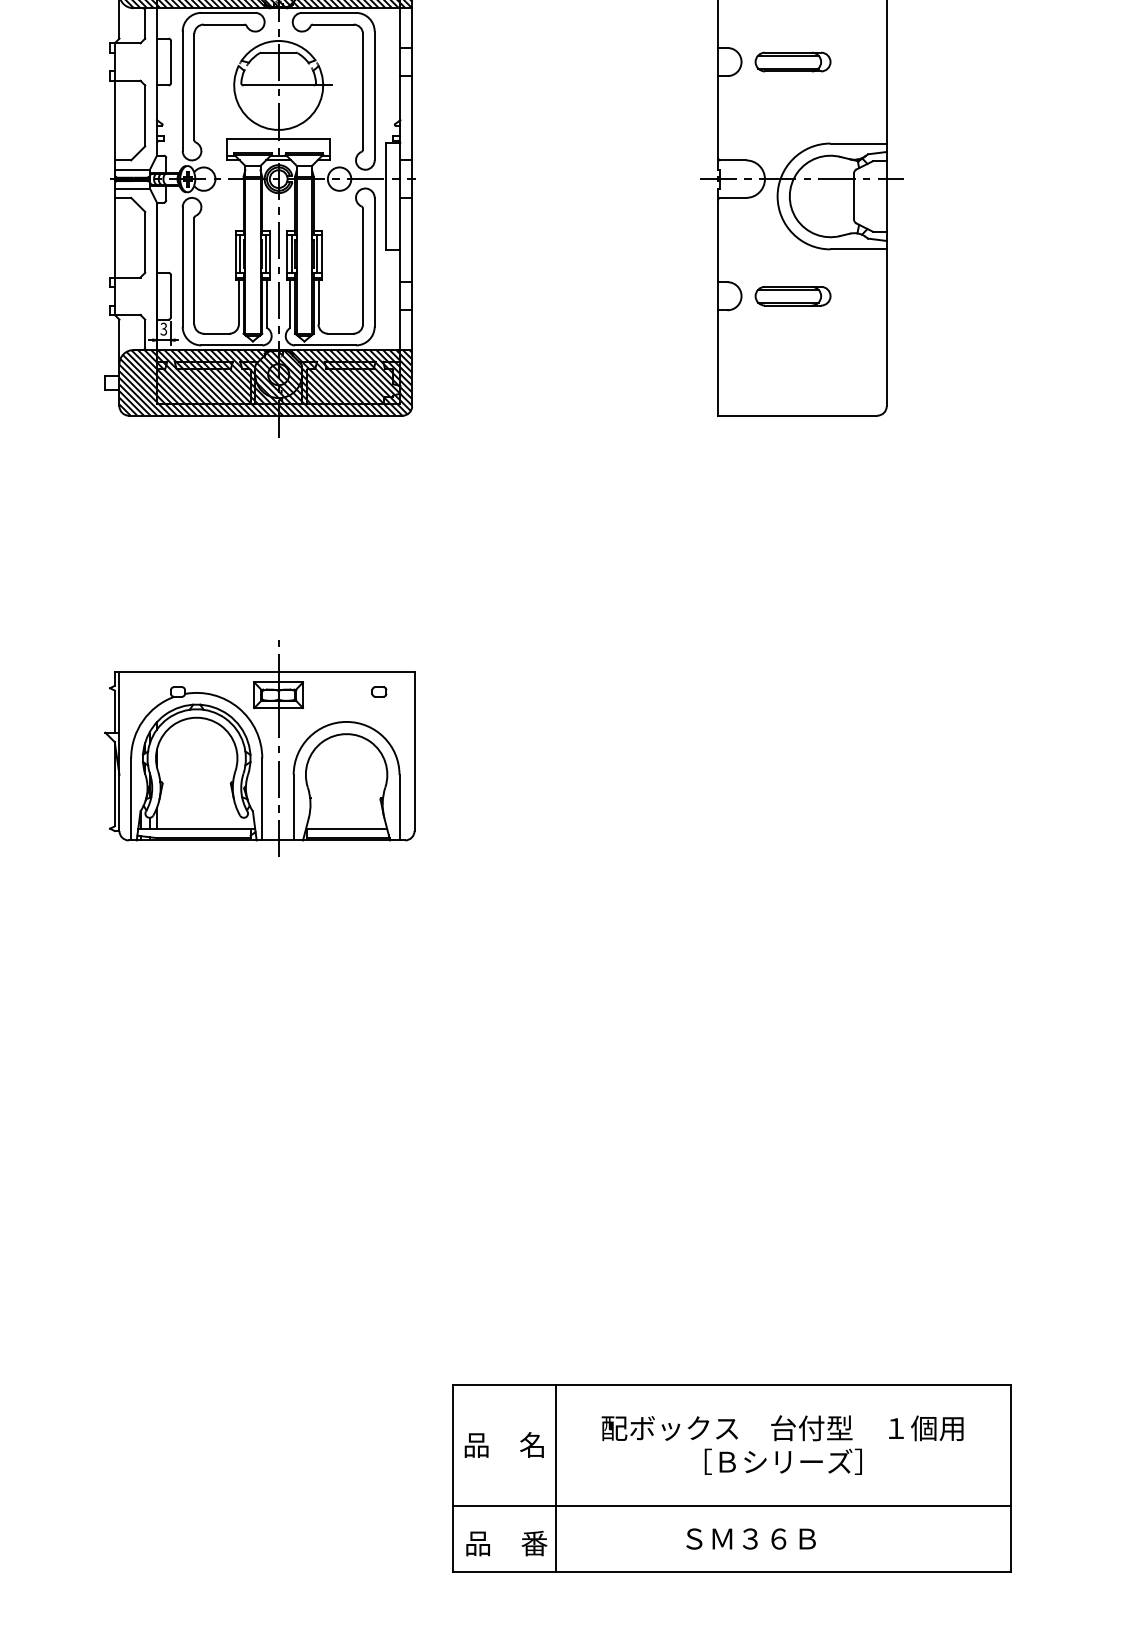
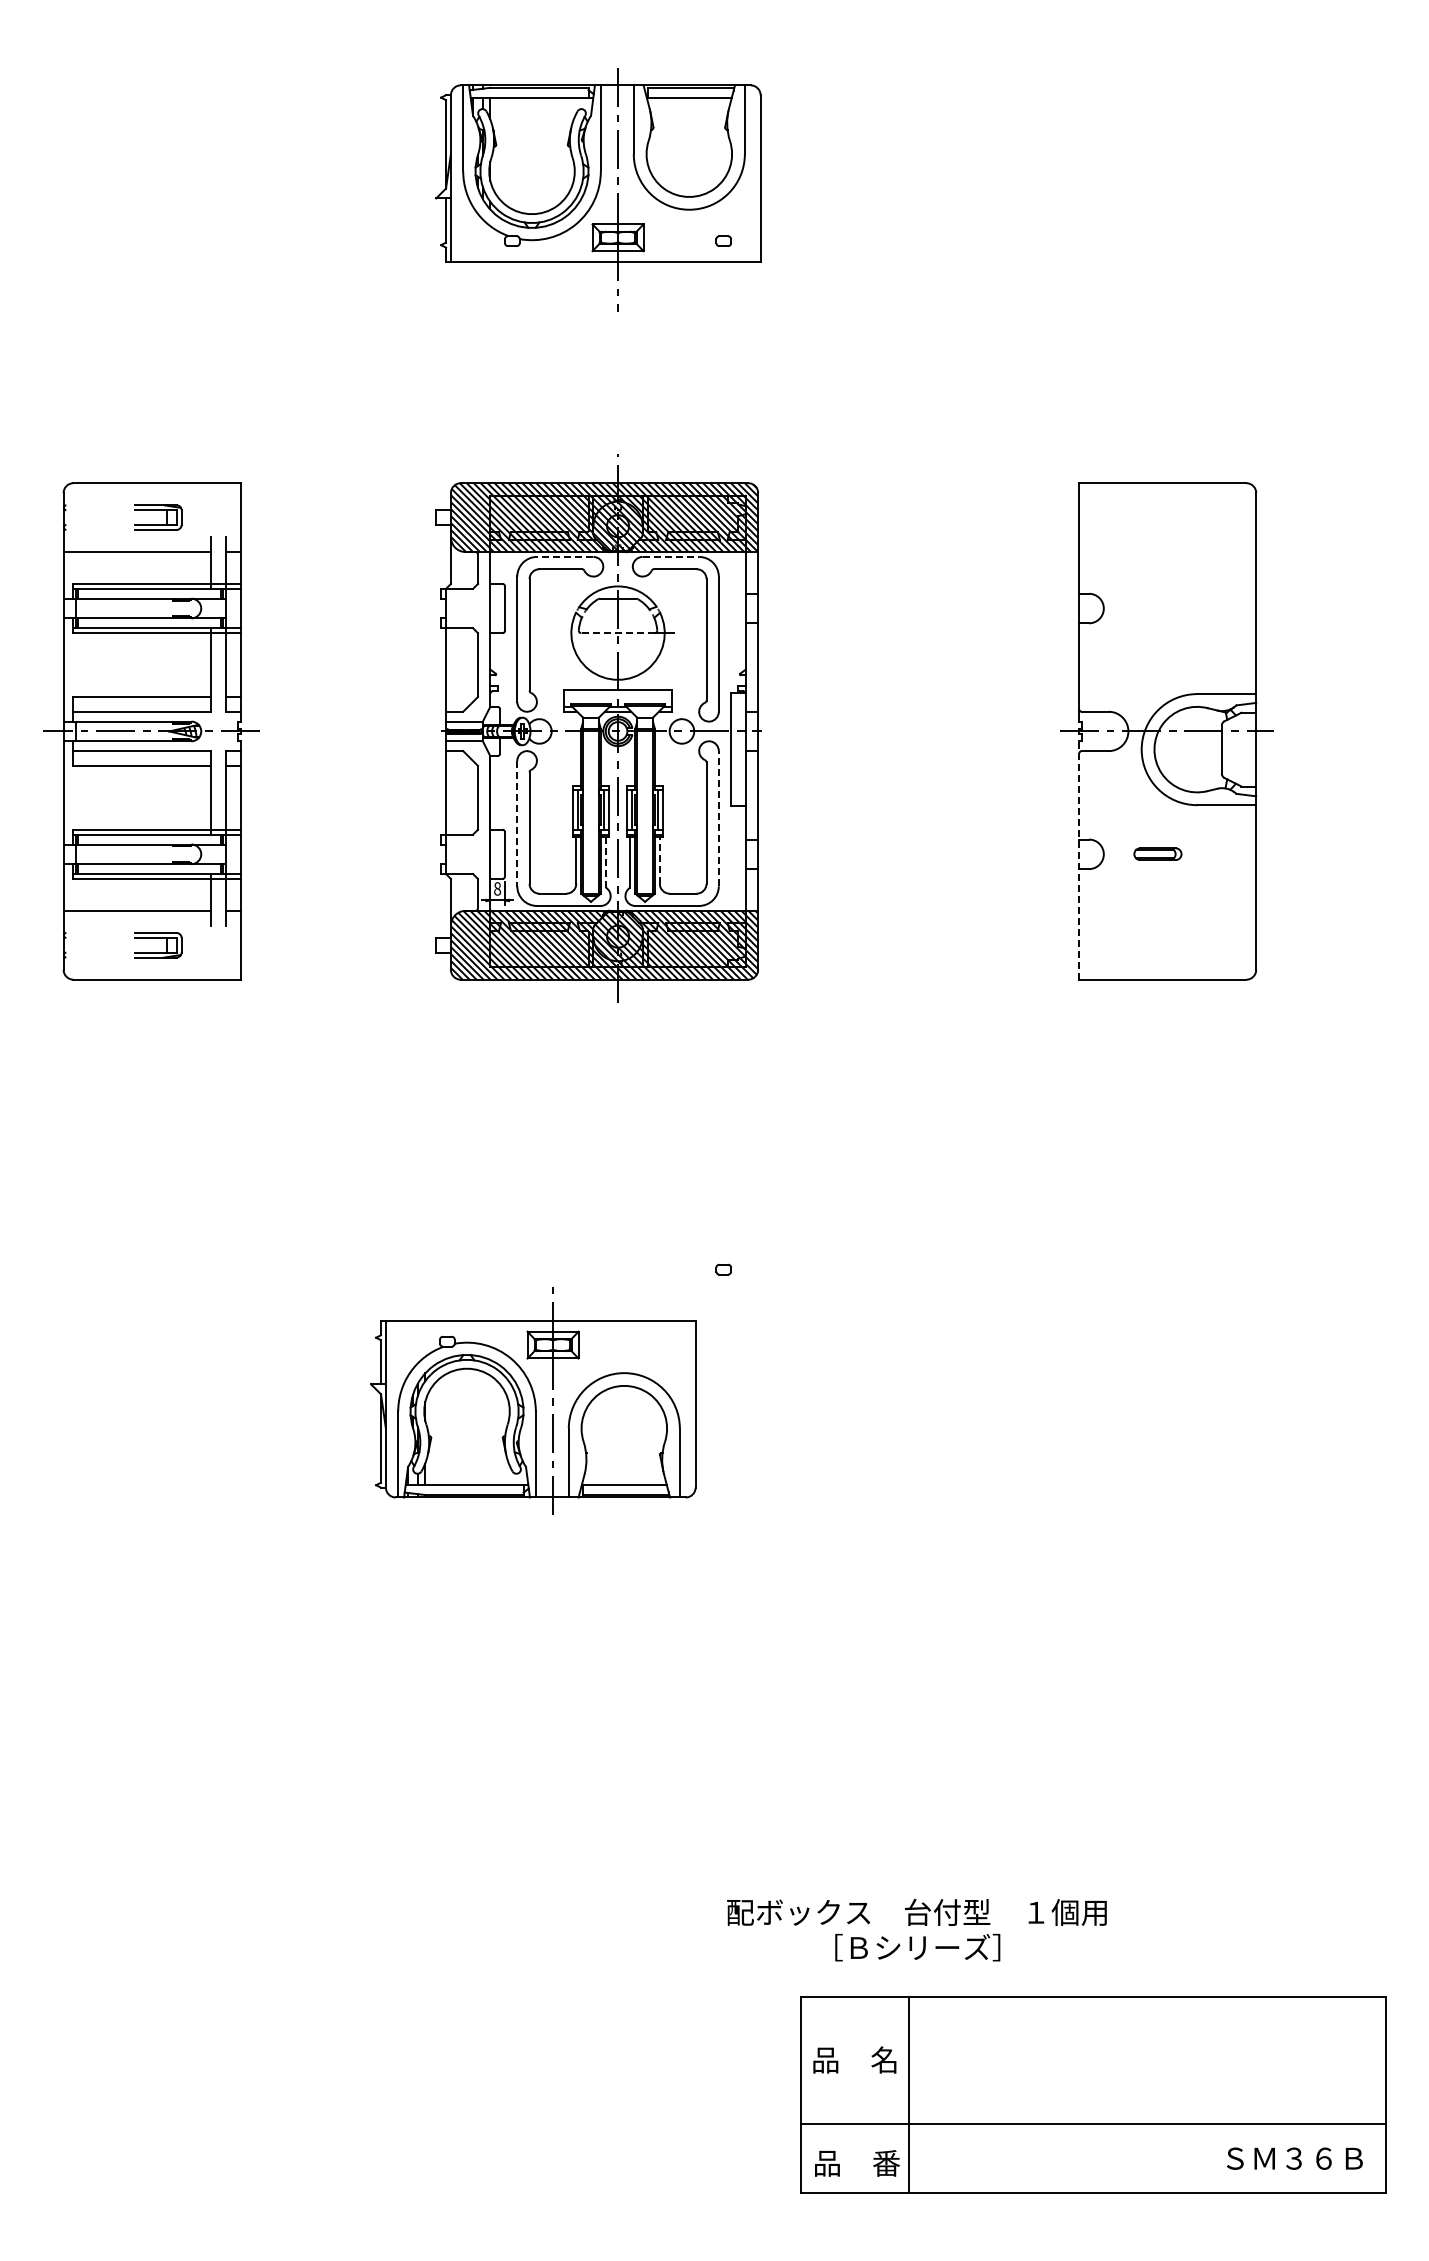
line: (227, 12) -> (564, 556), solid -> dashed
line: (329, 12) -> (671, 556), solid -> dashed
part: (792, 62) -> (1157, 608), removed
line: (279, 85) -> (618, 633), solid -> dashed
line: (374, 262) -> (718, 818), solid -> dashed
line: (182, 266) -> (517, 823), solid -> dashed
part: (792, 295) -> (1157, 853), size x0.6
line: (318, 301) -> (659, 859), solid -> dashed
line: (718, 301) -> (1079, 859), solid -> dashed
line: (266, 303) -> (605, 861), solid -> dashed
text: (163, 328) -> (497, 888), 3 -> 8
part: (260, 748) -> (533, 1400), moved
text: (782, 1444) -> (916, 1929), moved
text: (750, 1538) -> (1294, 2158), moved

